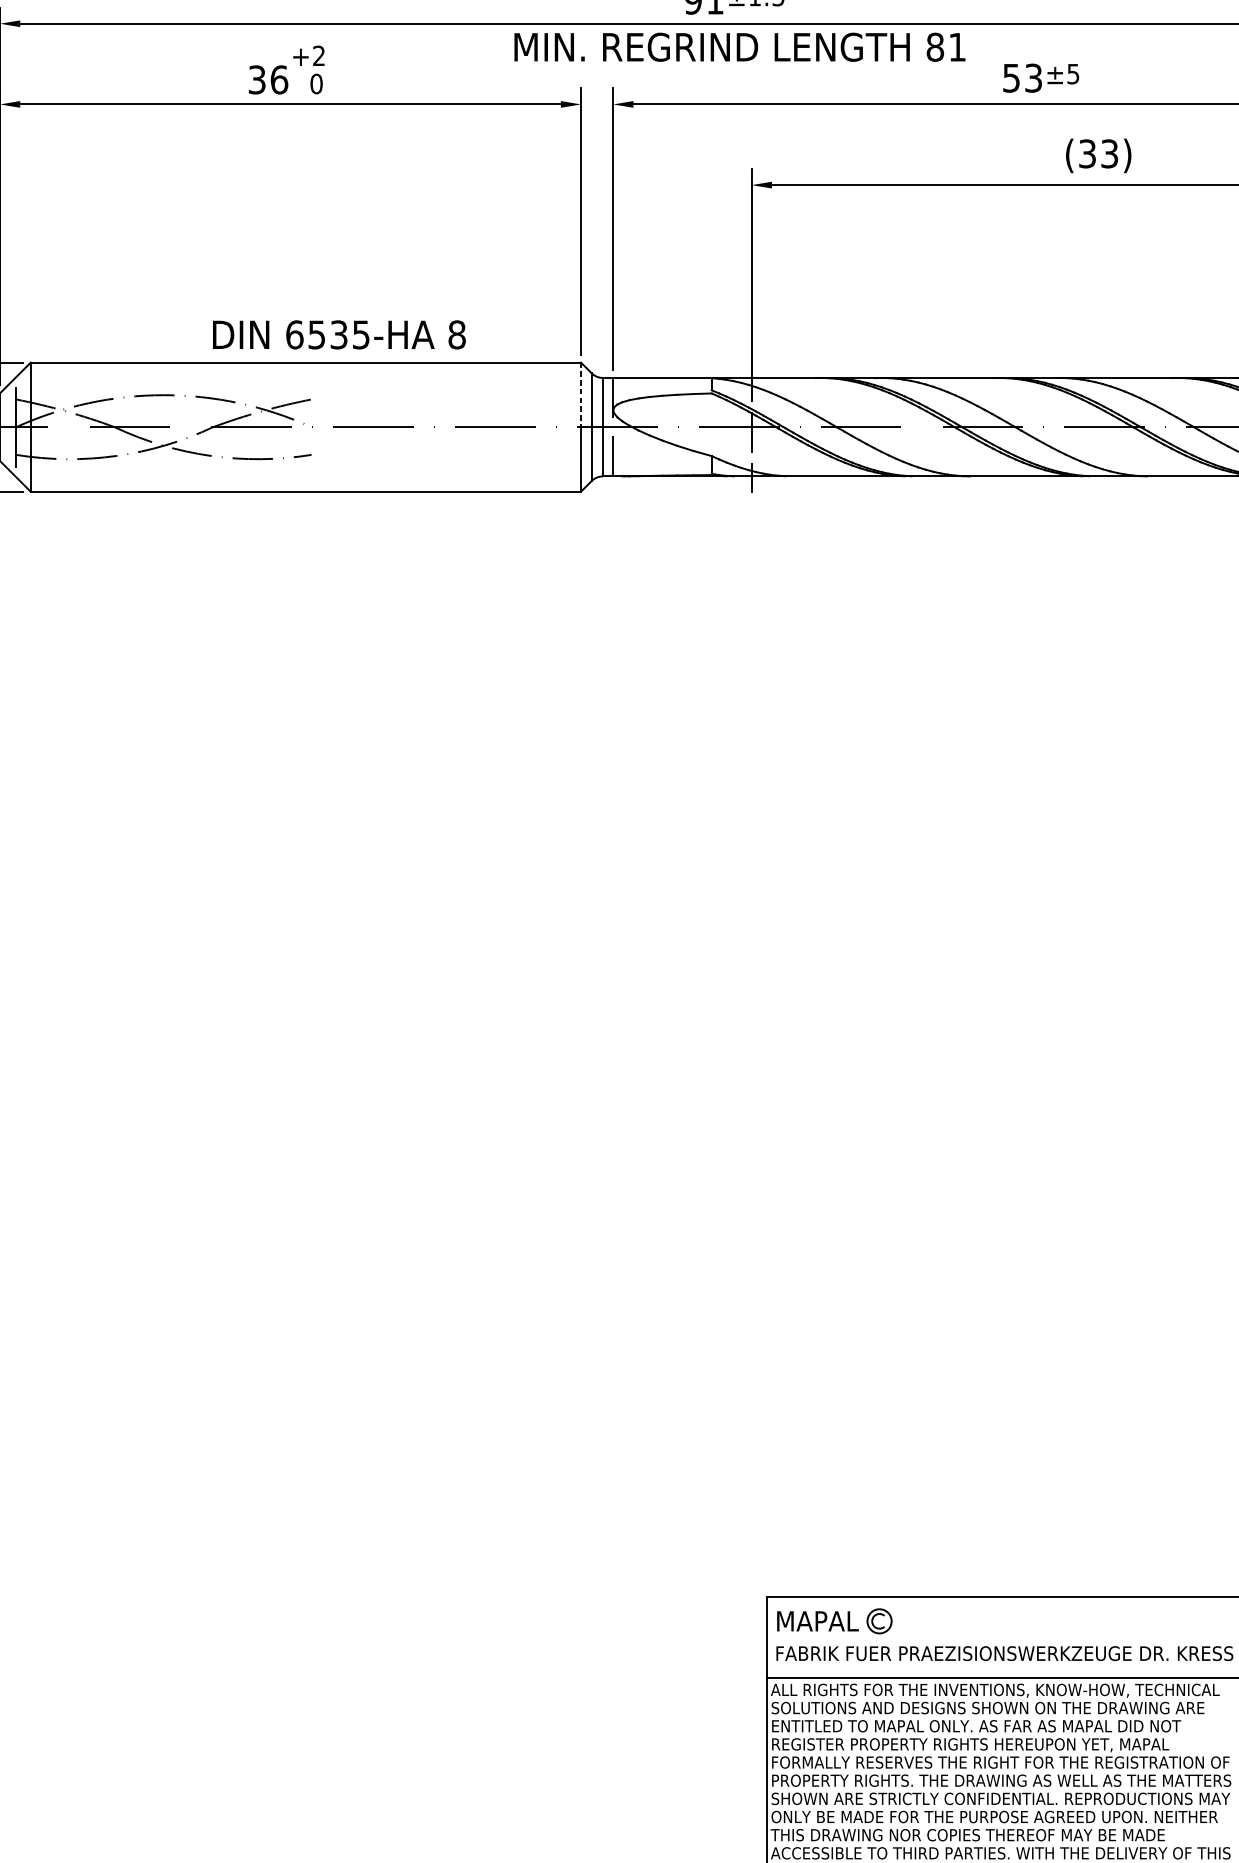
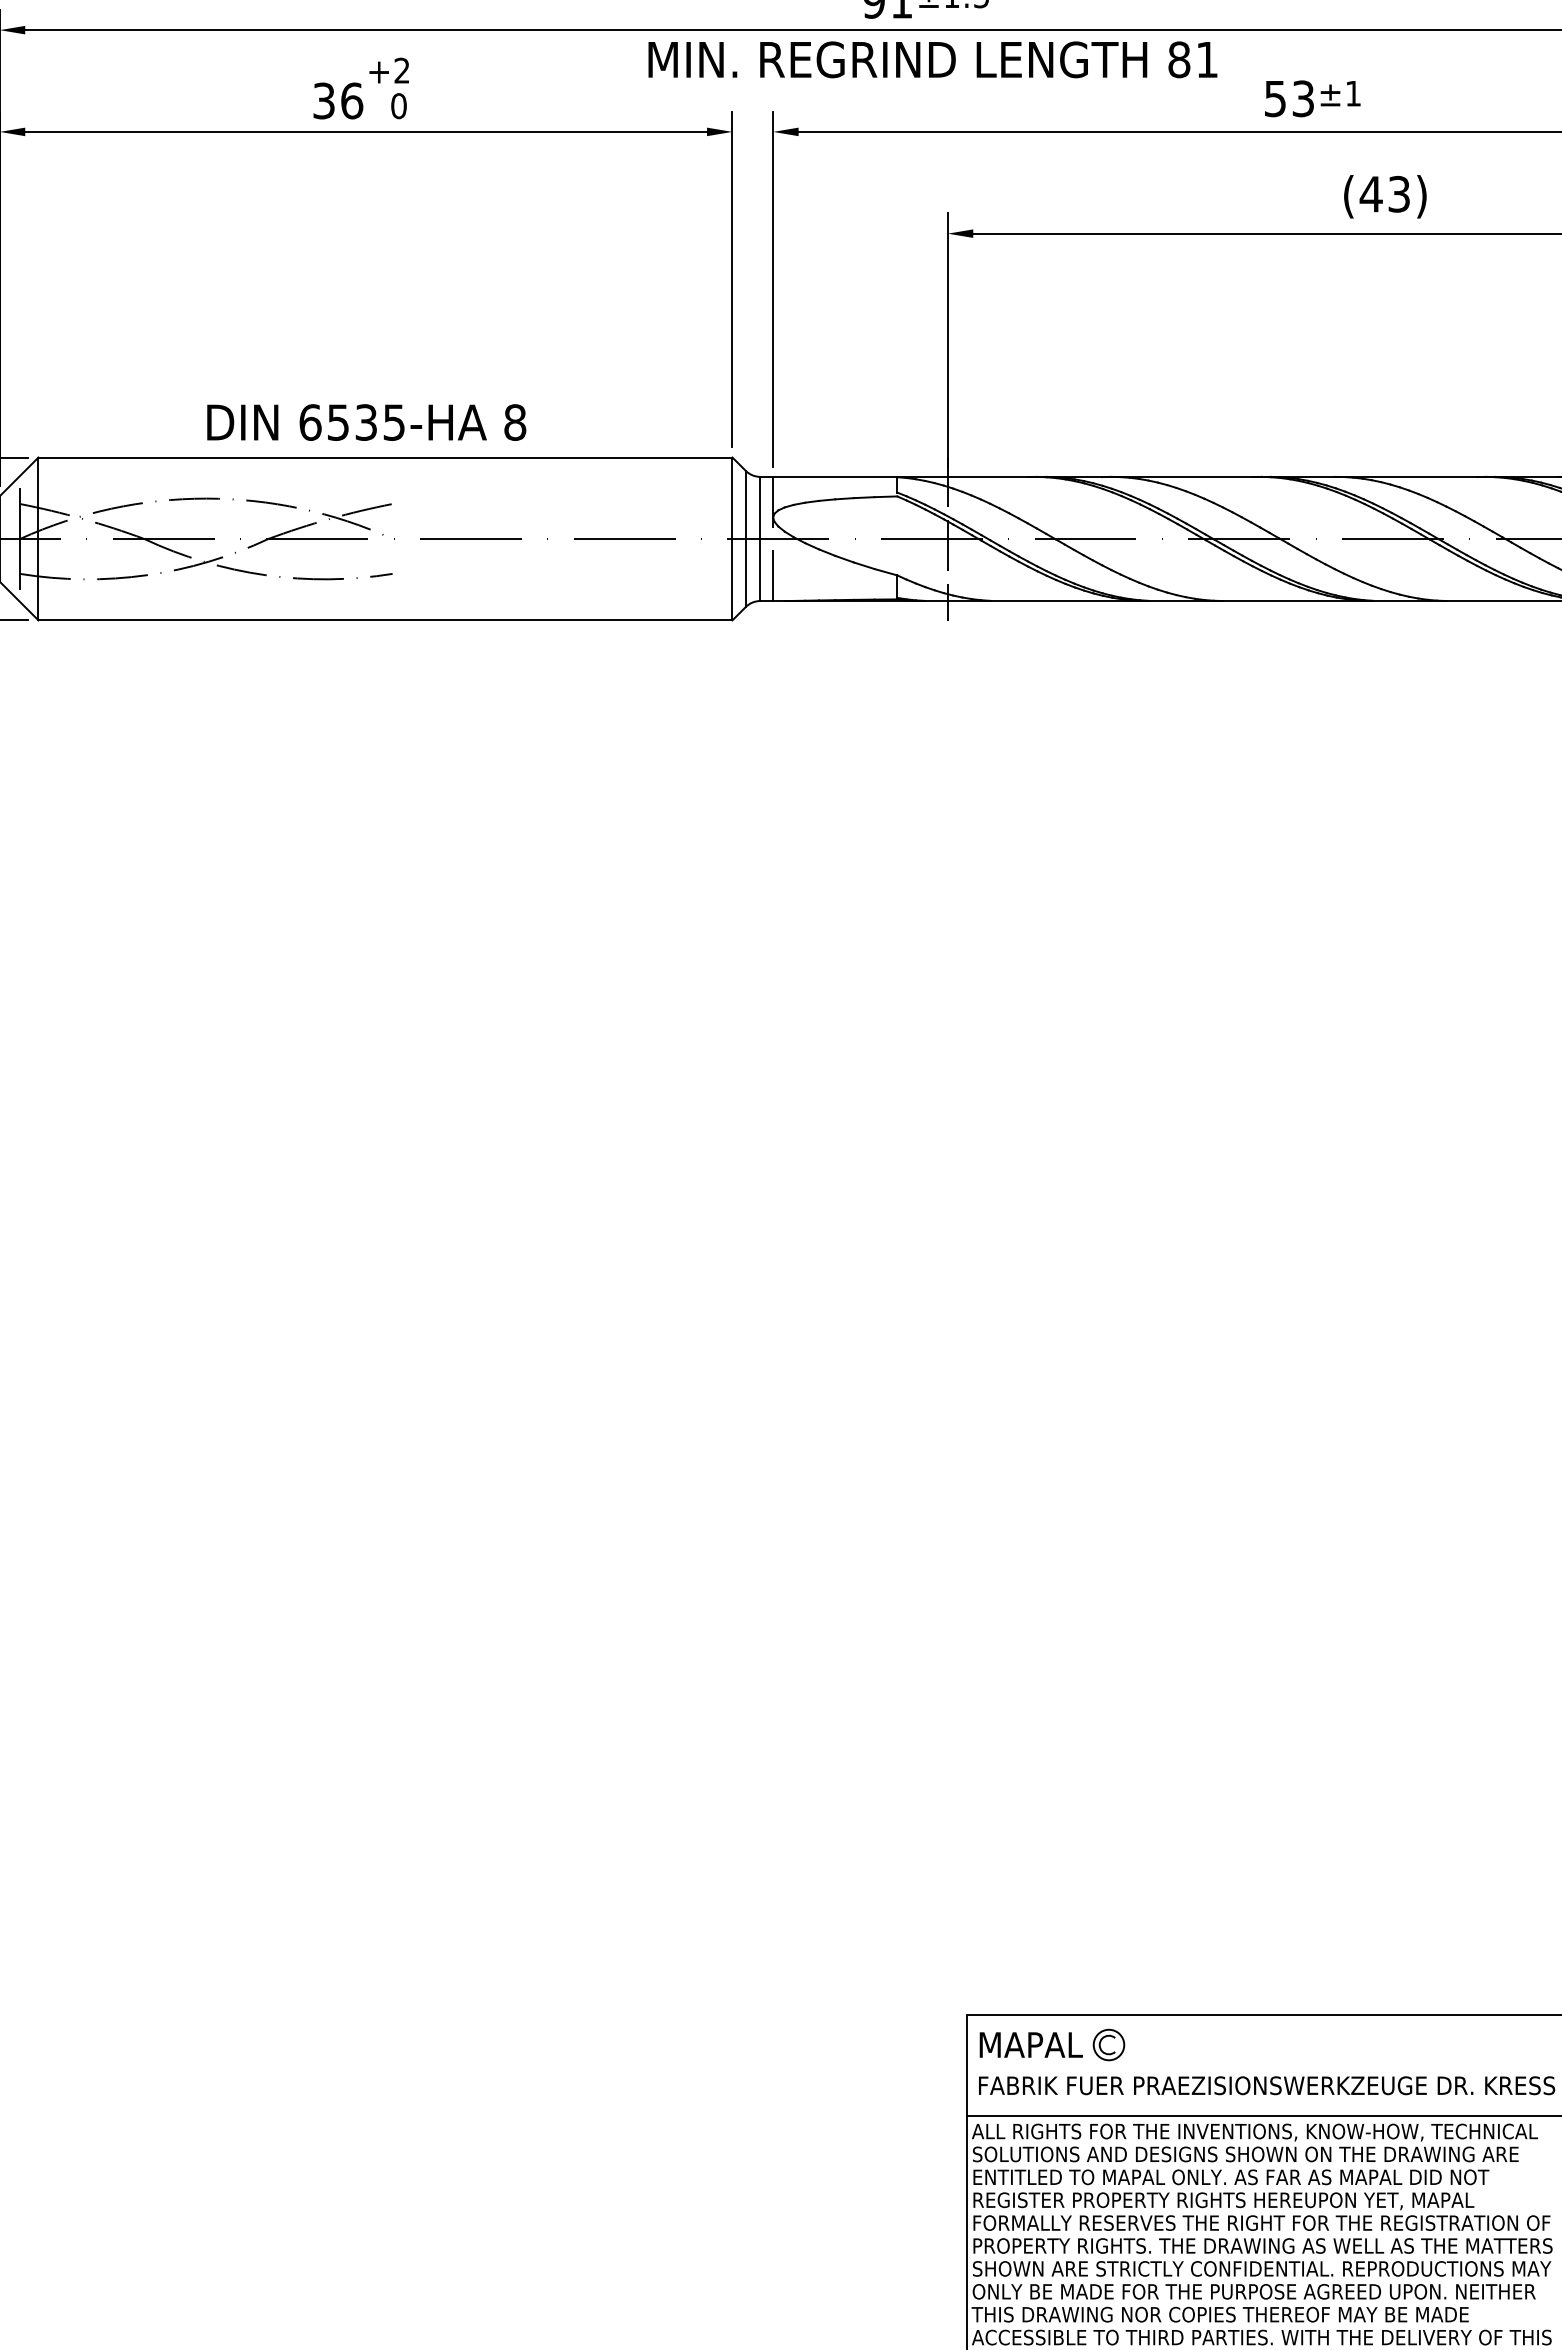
text: (1073, 73) -> (1353, 93), ±5 -> ±1
text: (1086, 153) -> (1370, 193), (33) -> (43)
text: (339, 334) -> (366, 422), moved
line: (581, 395) -> (732, 498), dashed -> solid

